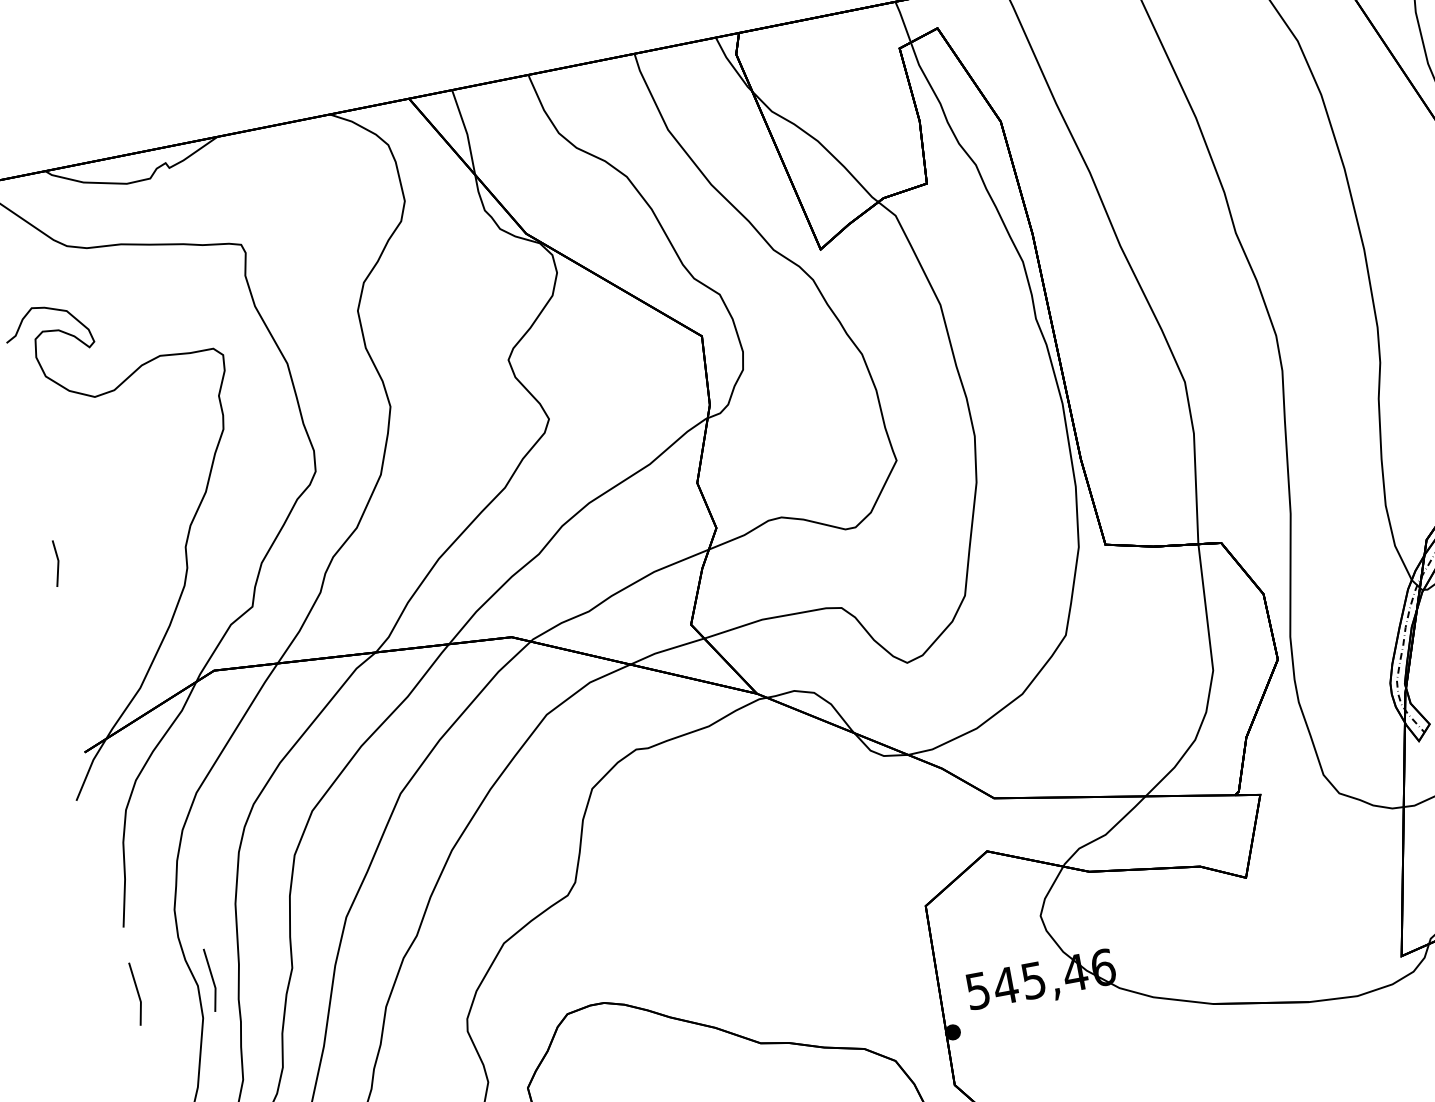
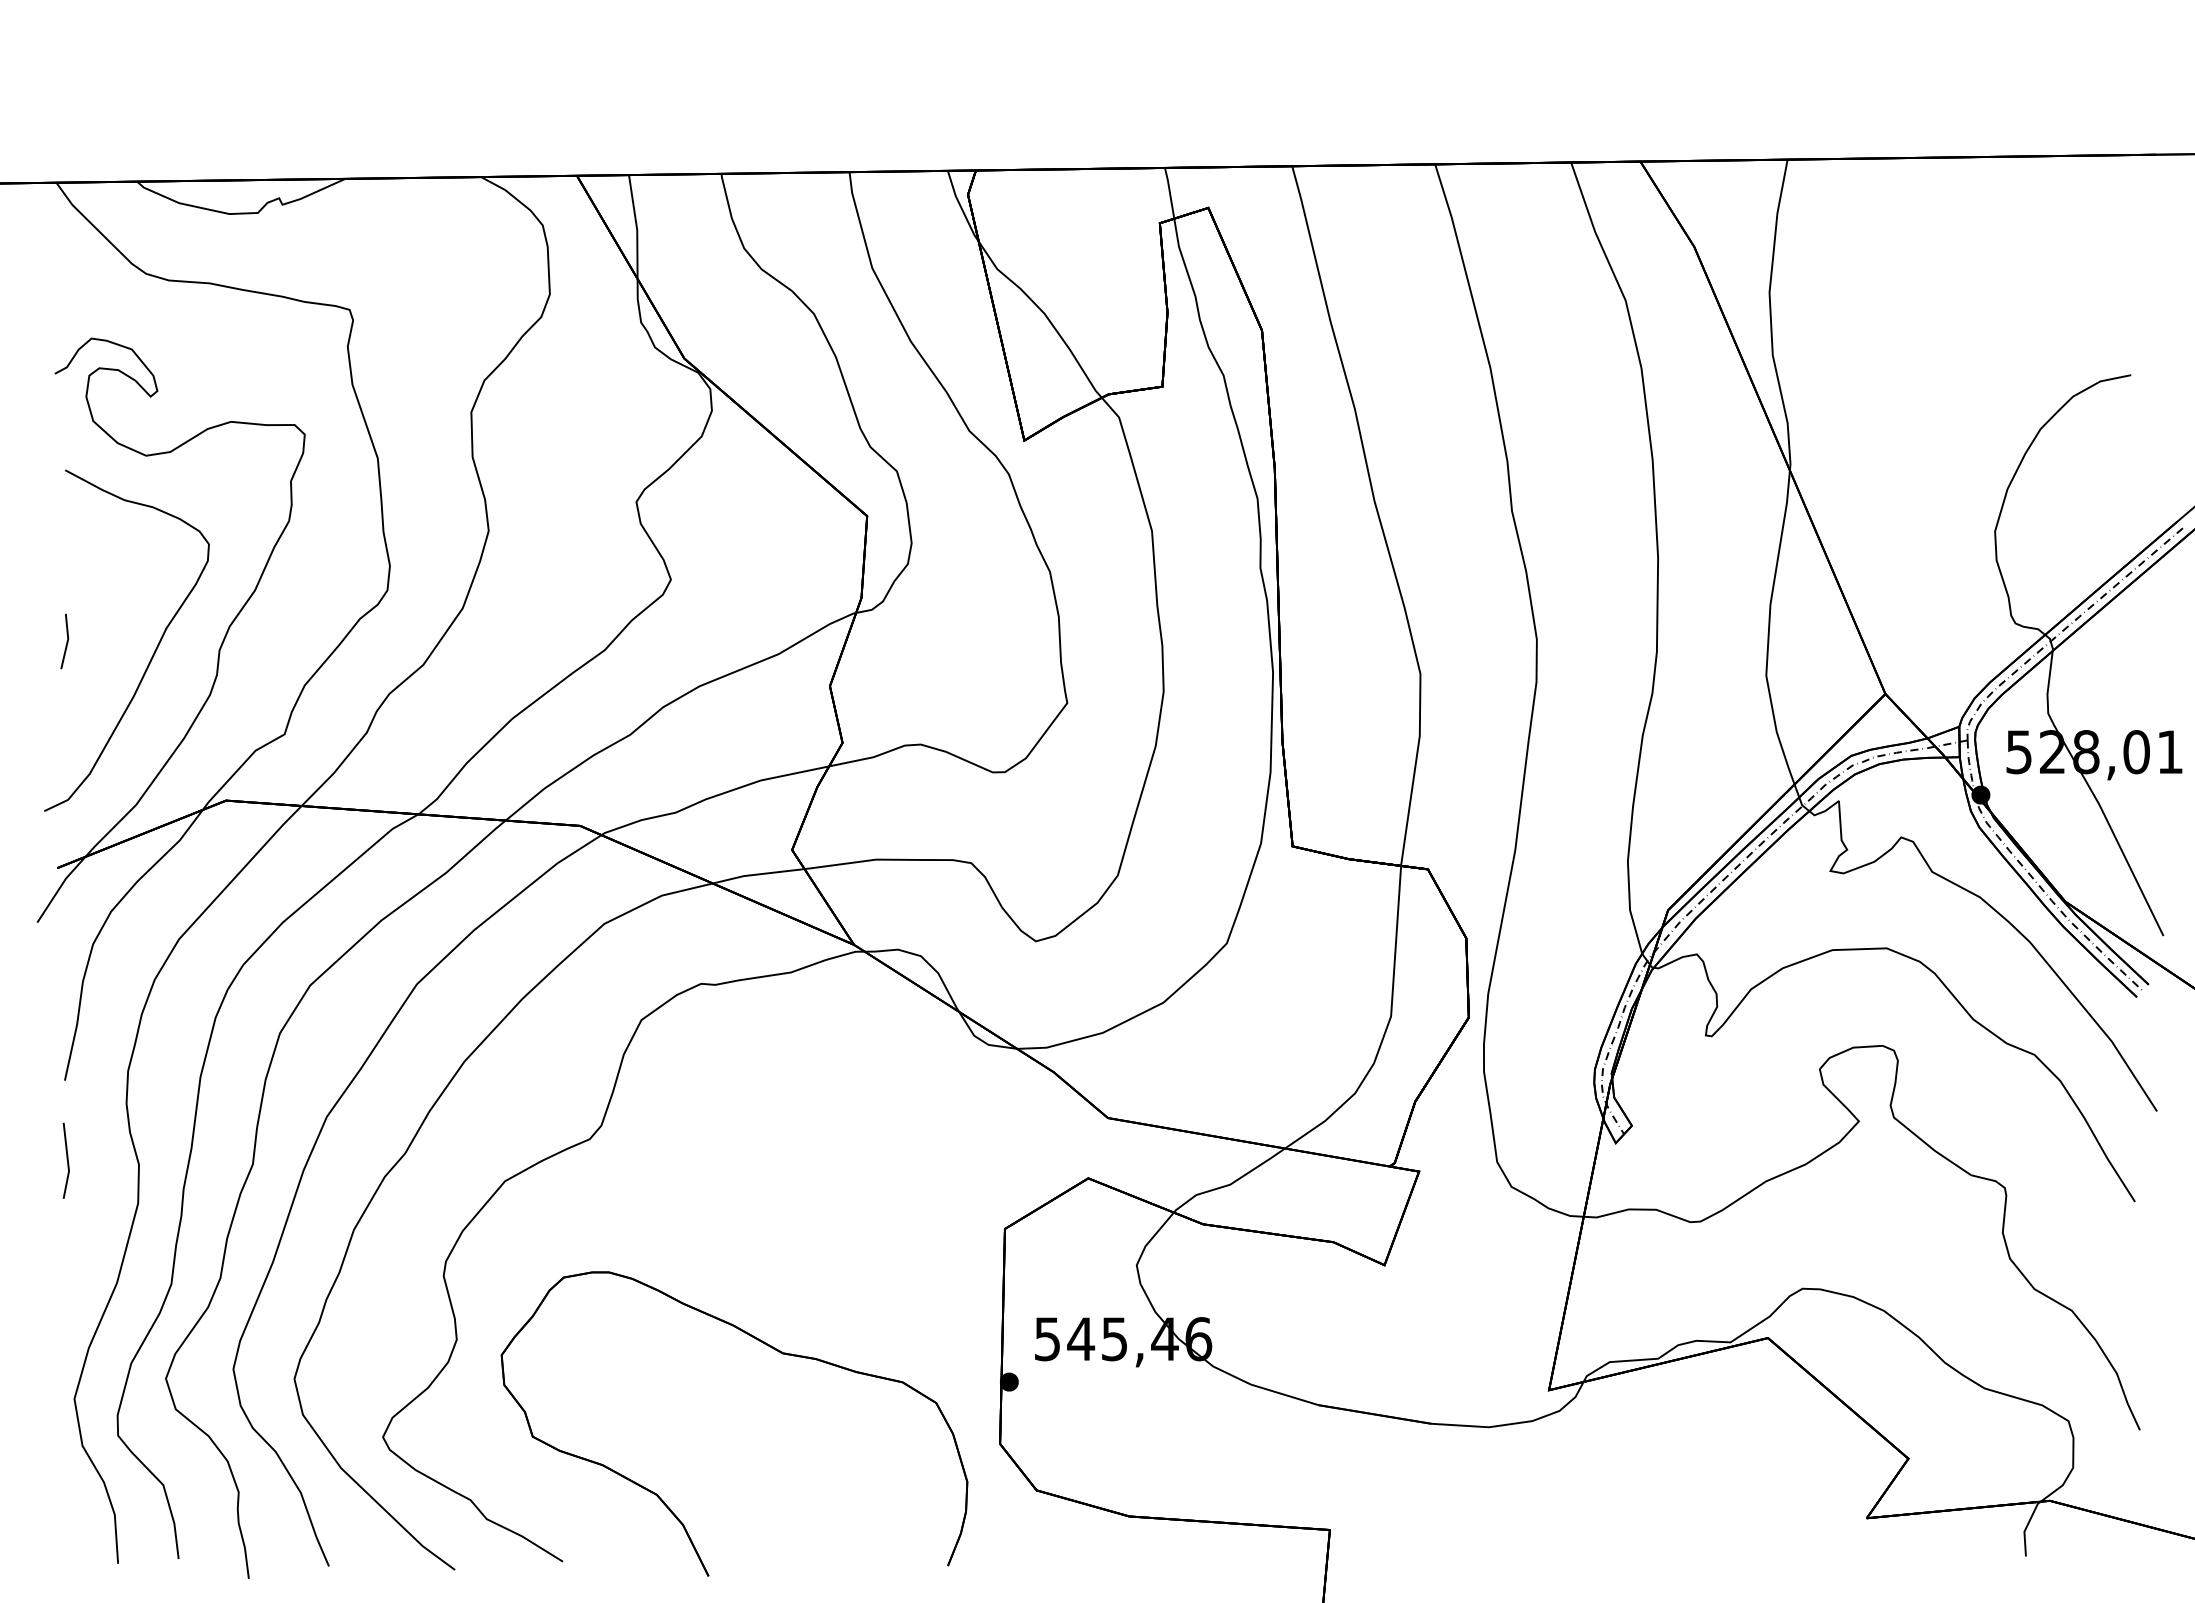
curve: (130, 560) -> (152, 654), added
line: (211, 978) -> (156, 1159), removed

